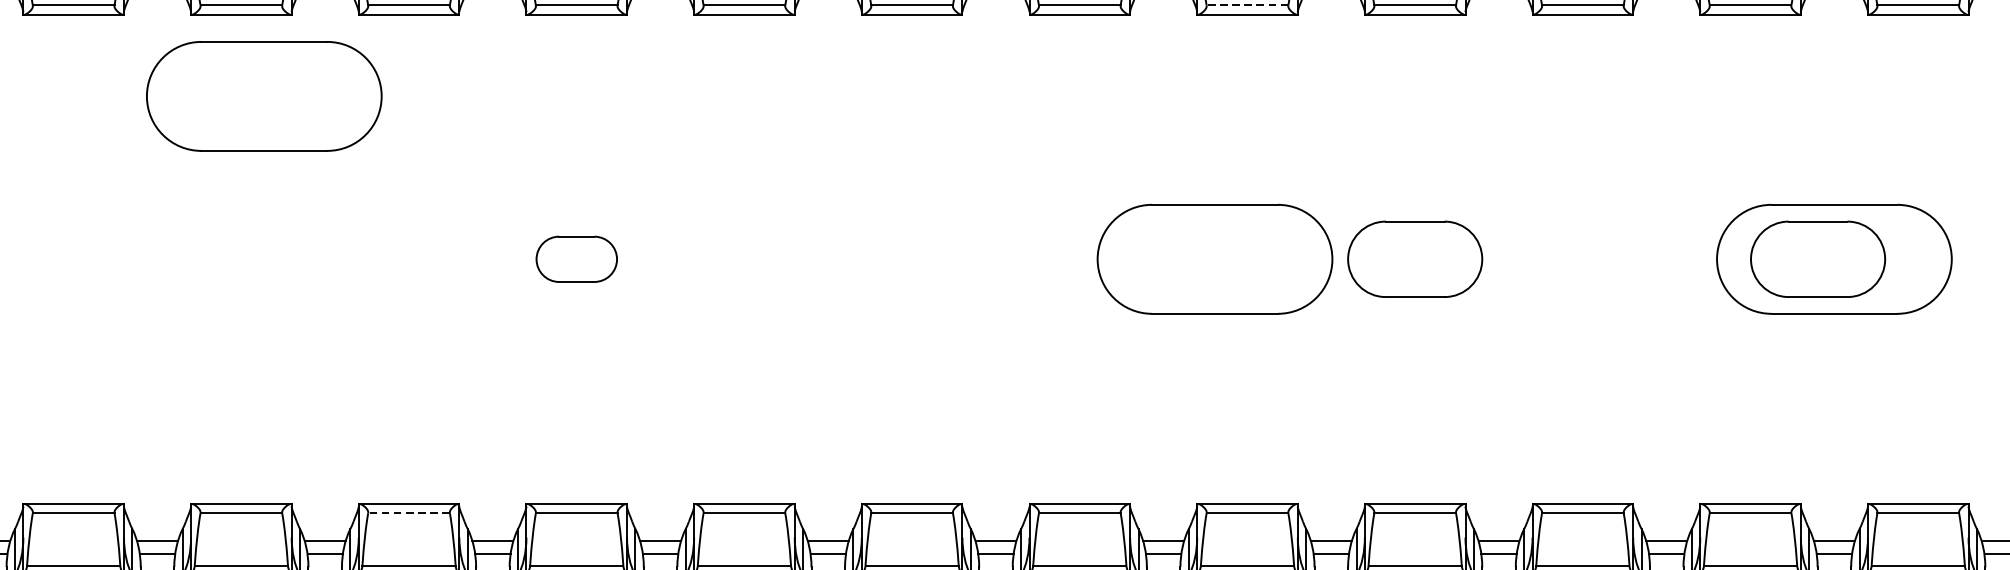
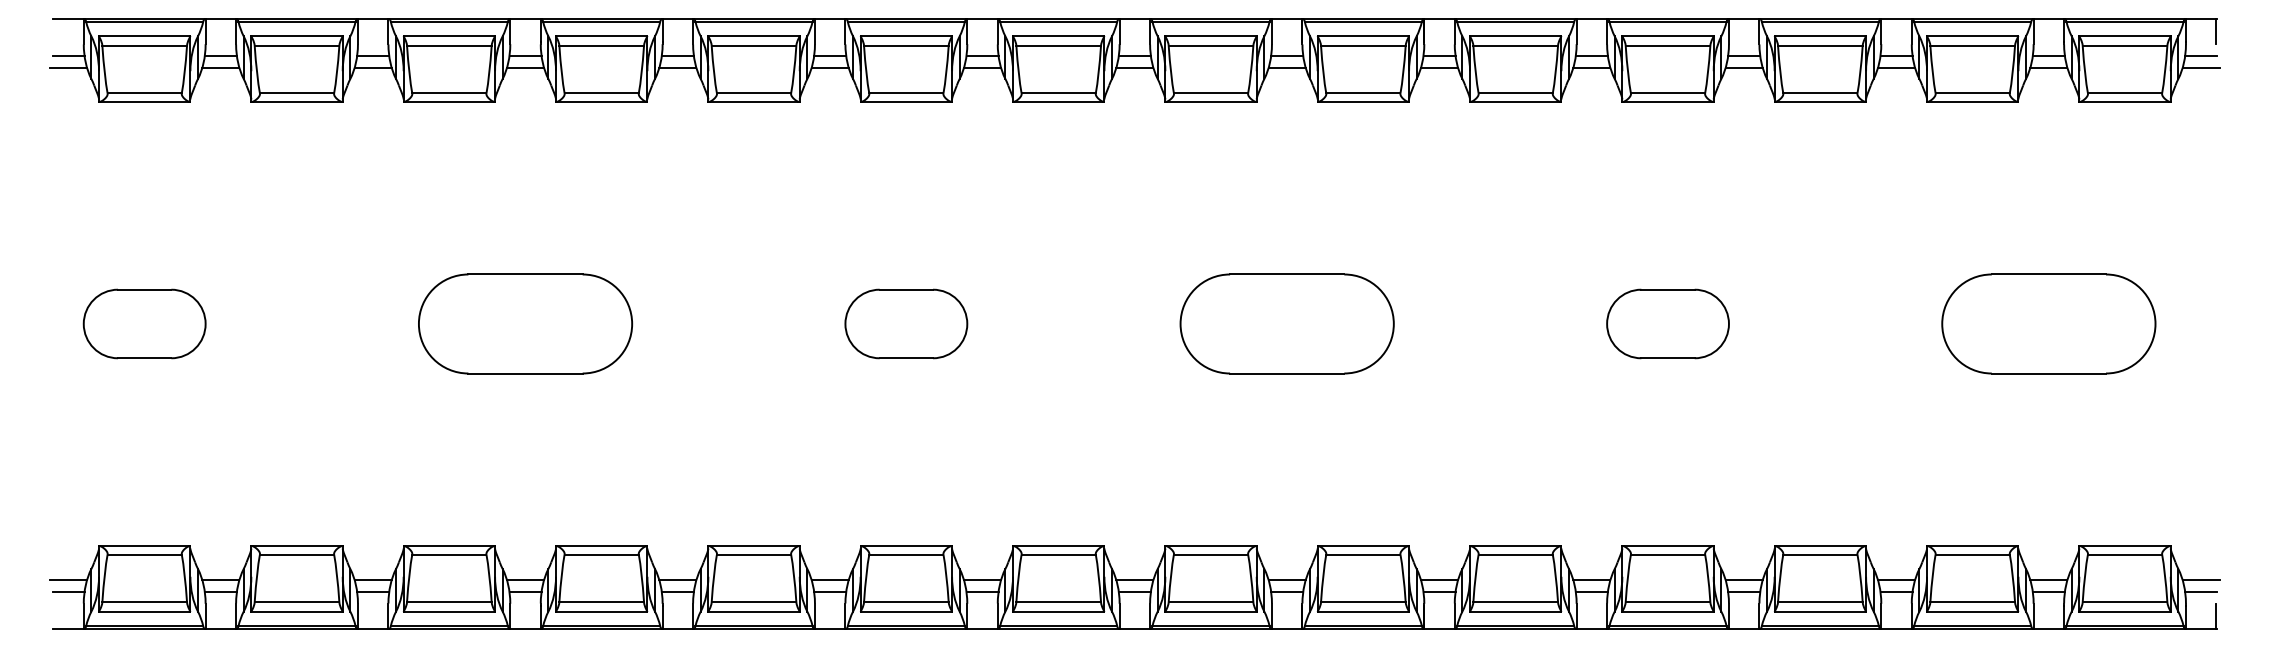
line: (1247, 5) -> (1515, 93), dashed -> solid
part: (264, 95) -> (525, 323), moved
part: (576, 258) -> (906, 323), size x1.67
part: (1214, 258) -> (1286, 323), moved
part: (1817, 258) -> (2033, 323), removed
line: (408, 513) -> (753, 554), dashed -> solid

